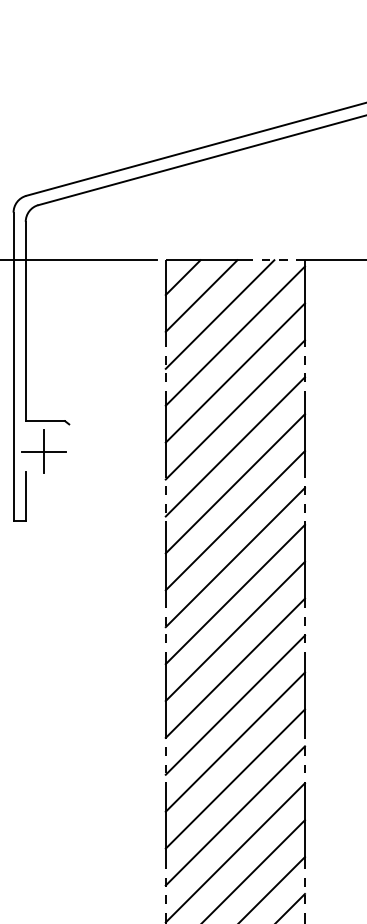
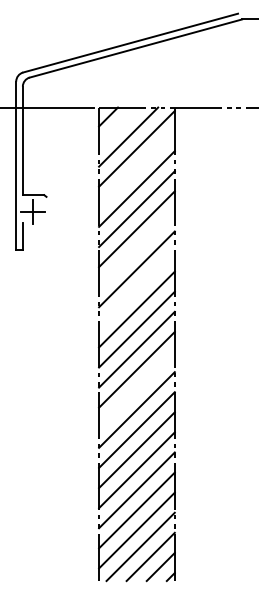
line: (201, 295) -> (118, 126), removed
line: (234, 372) -> (136, 168), removed
line: (234, 521) -> (136, 249), removed
line: (234, 594) -> (136, 289), removed
line: (234, 778) -> (136, 389), removed

